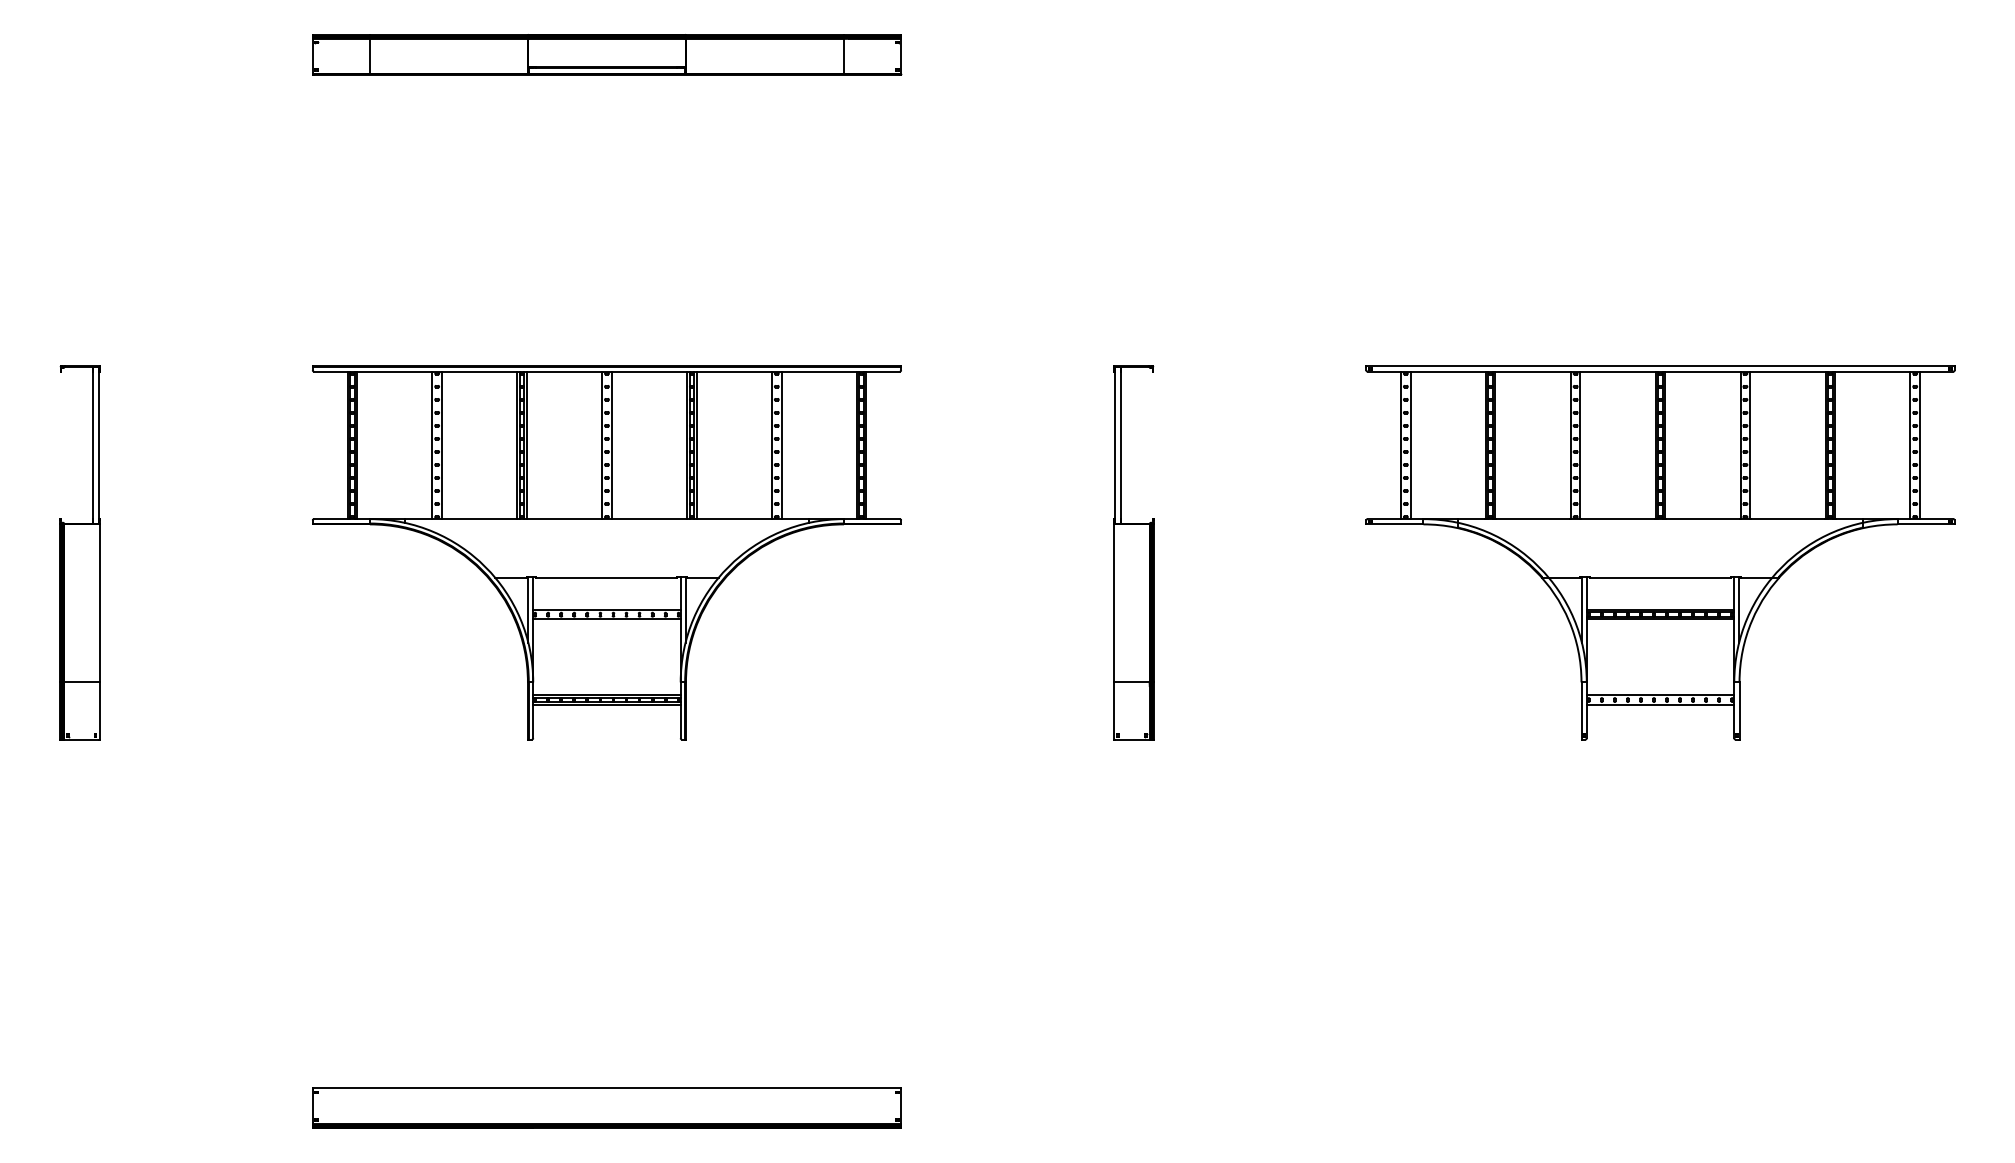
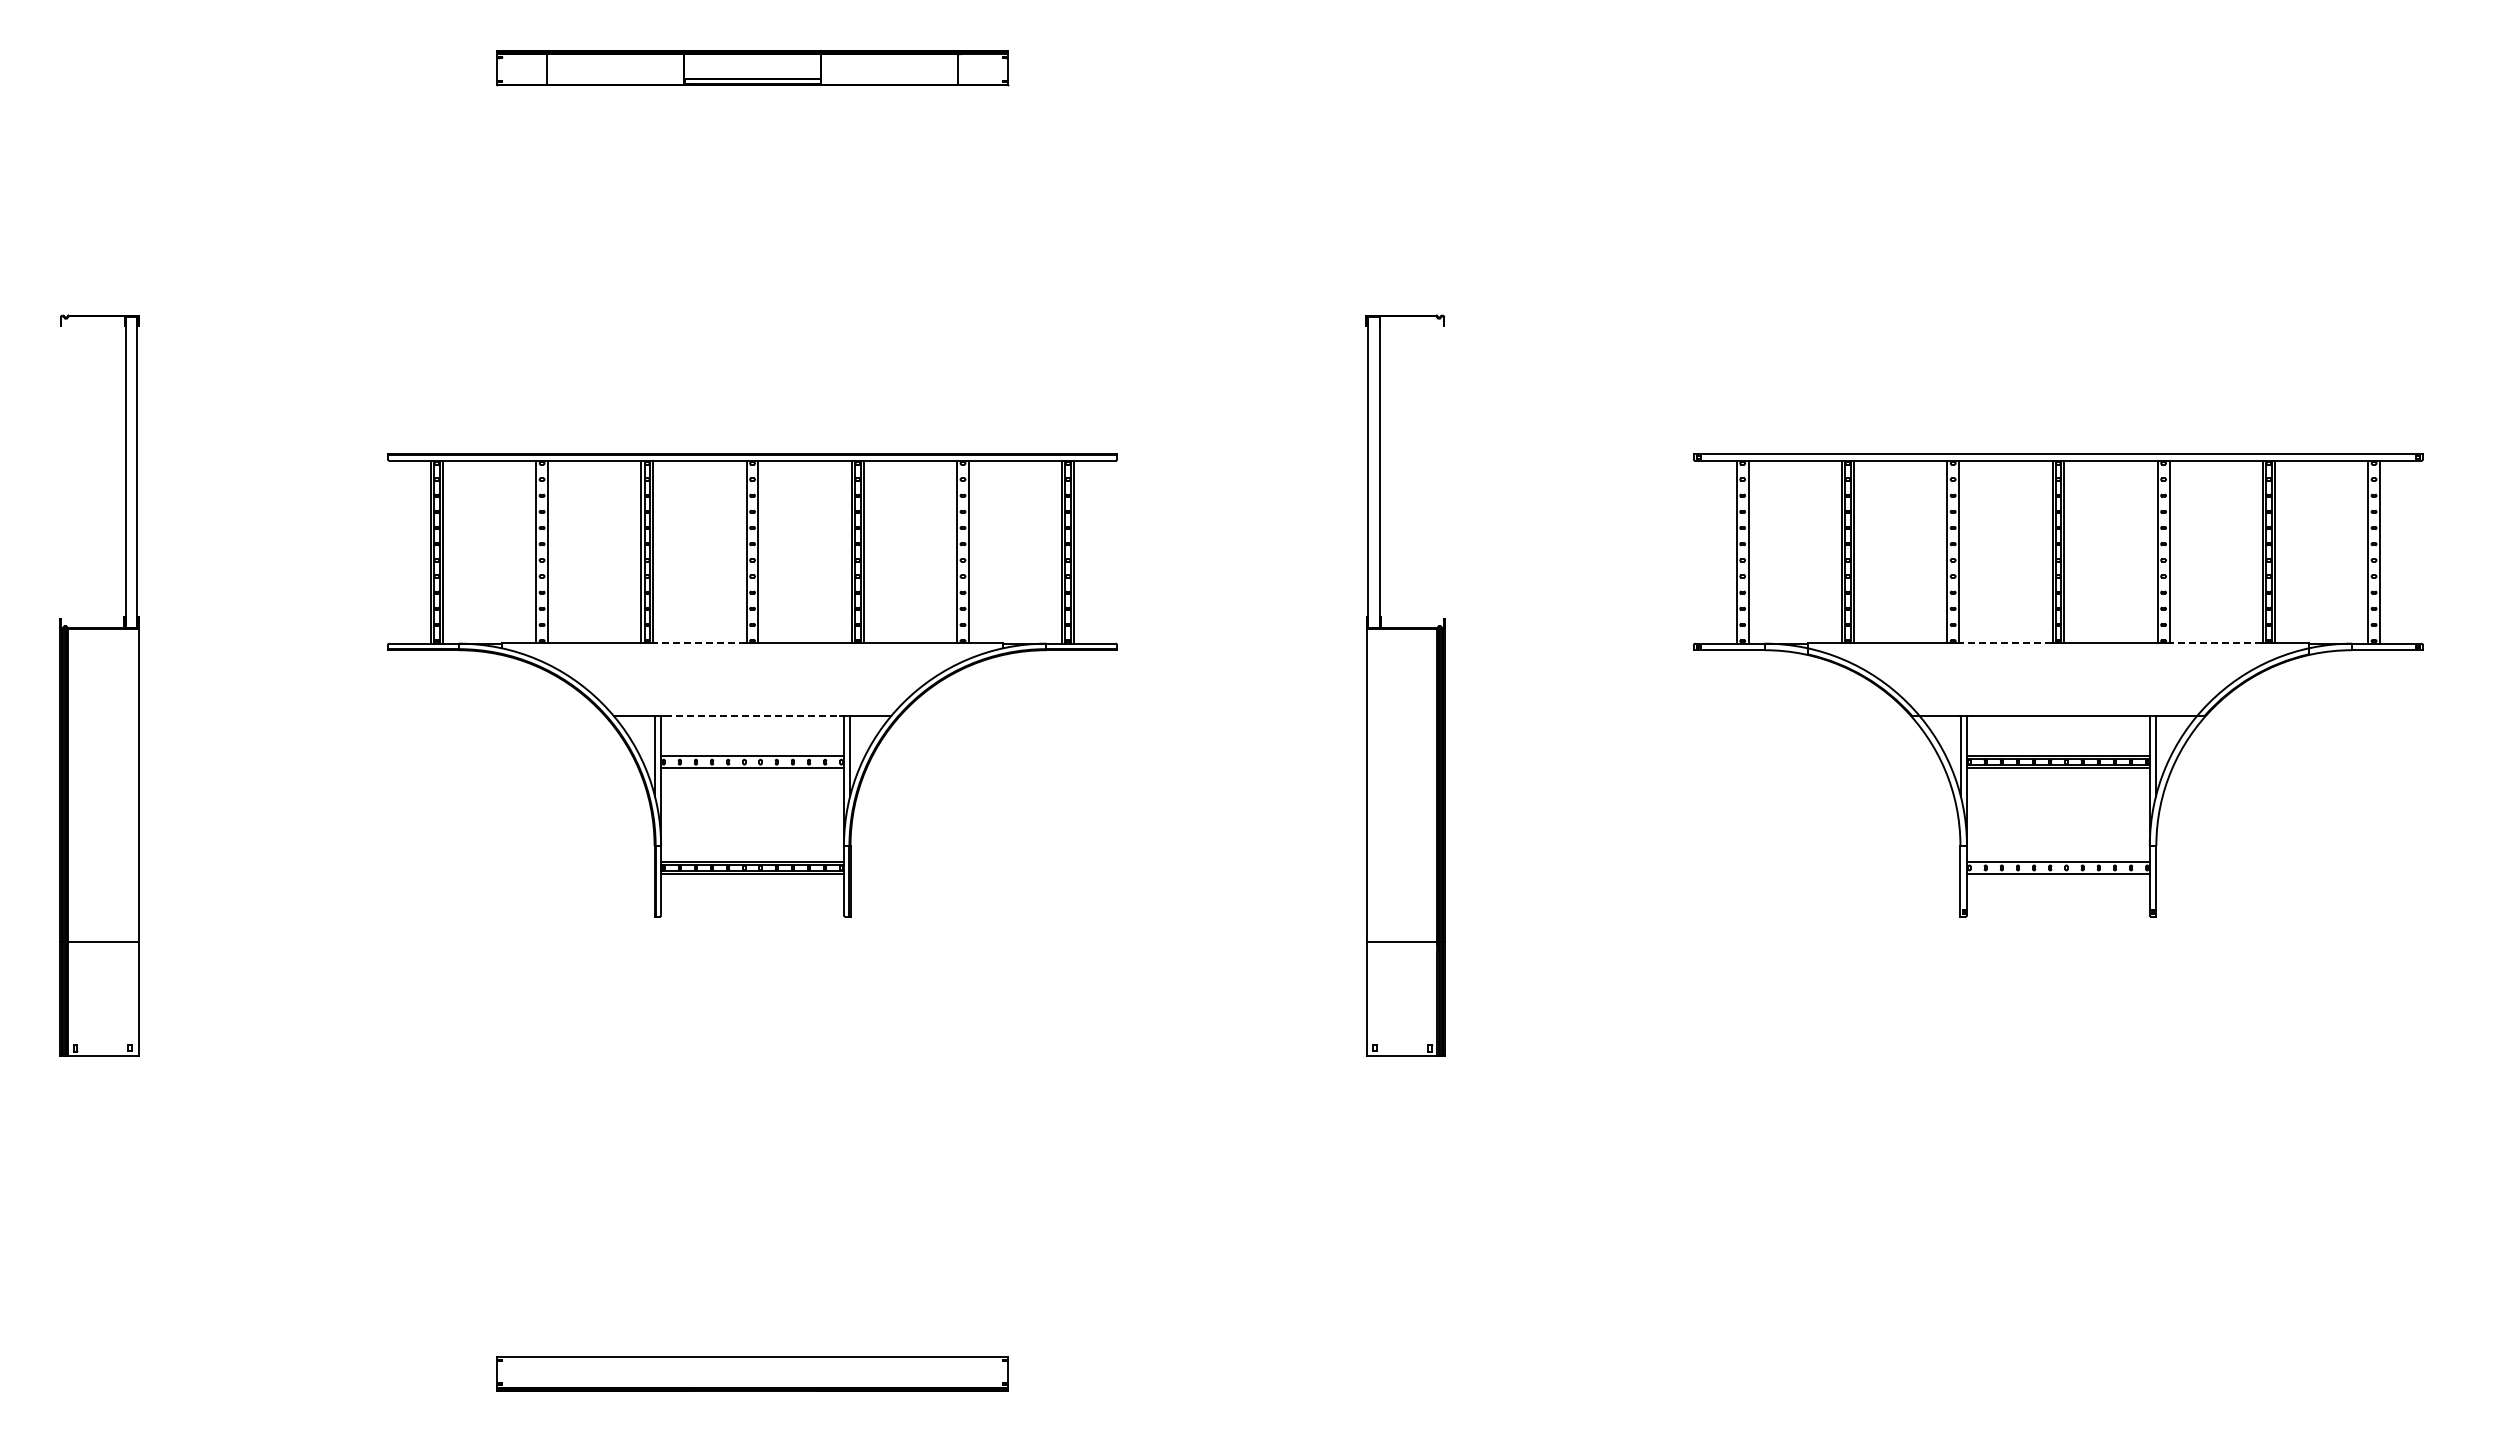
part: (606, 54) -> (752, 67), size x0.7
line: (564, 518) -> (699, 642), solid -> dashed
line: (1617, 518) -> (2005, 642), solid -> dashed
line: (1787, 518) -> (2215, 642), solid -> dashed
part: (80, 552) -> (99, 685), size x1.6
part: (1133, 552) -> (1405, 685), size x1.6
line: (607, 577) -> (753, 716), solid -> dashed
part: (606, 1107) -> (752, 1373), size x0.7

